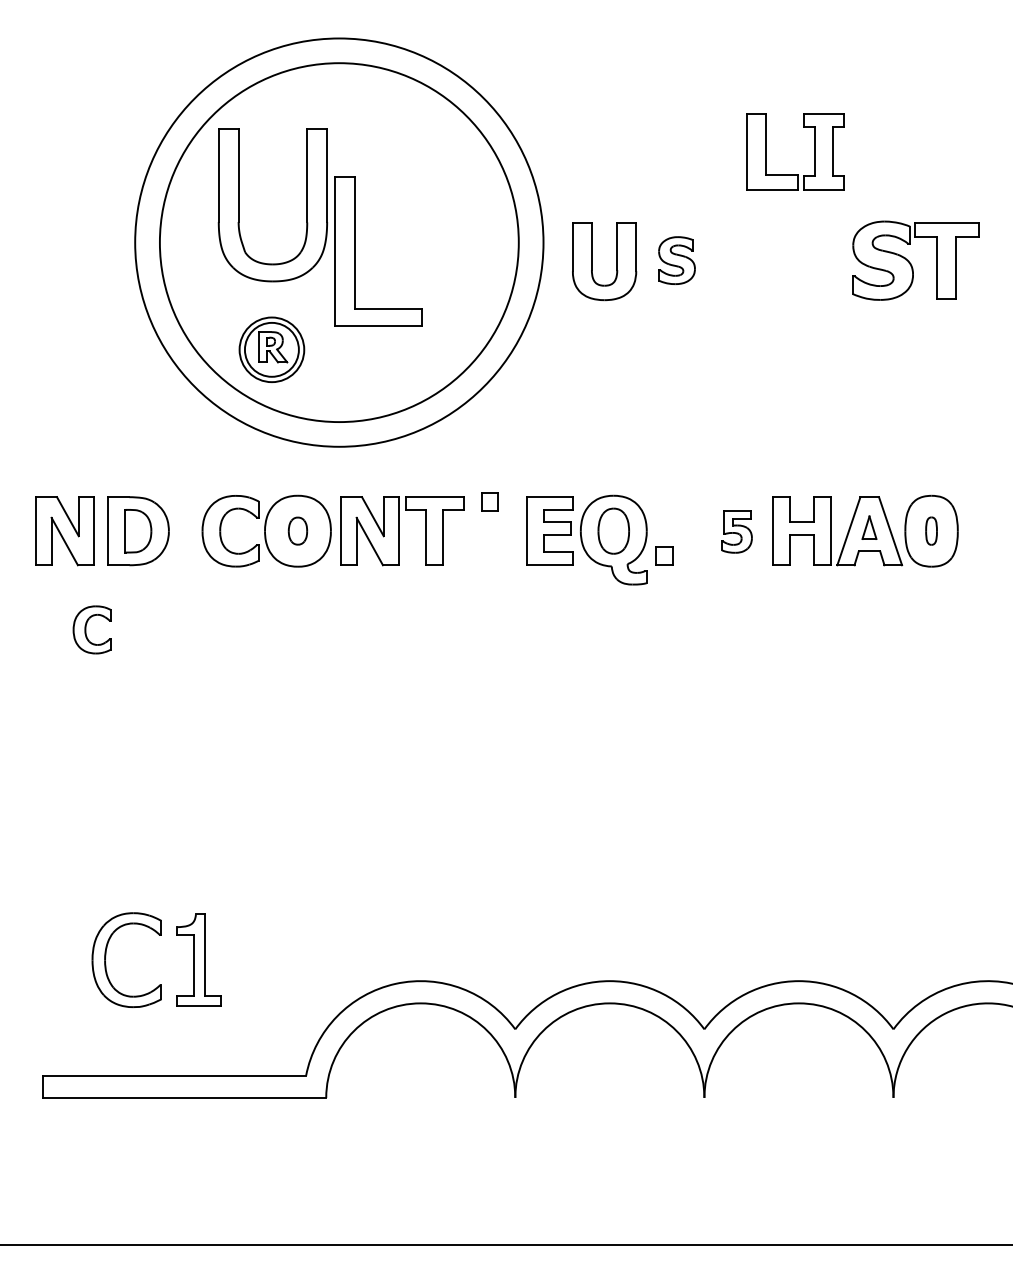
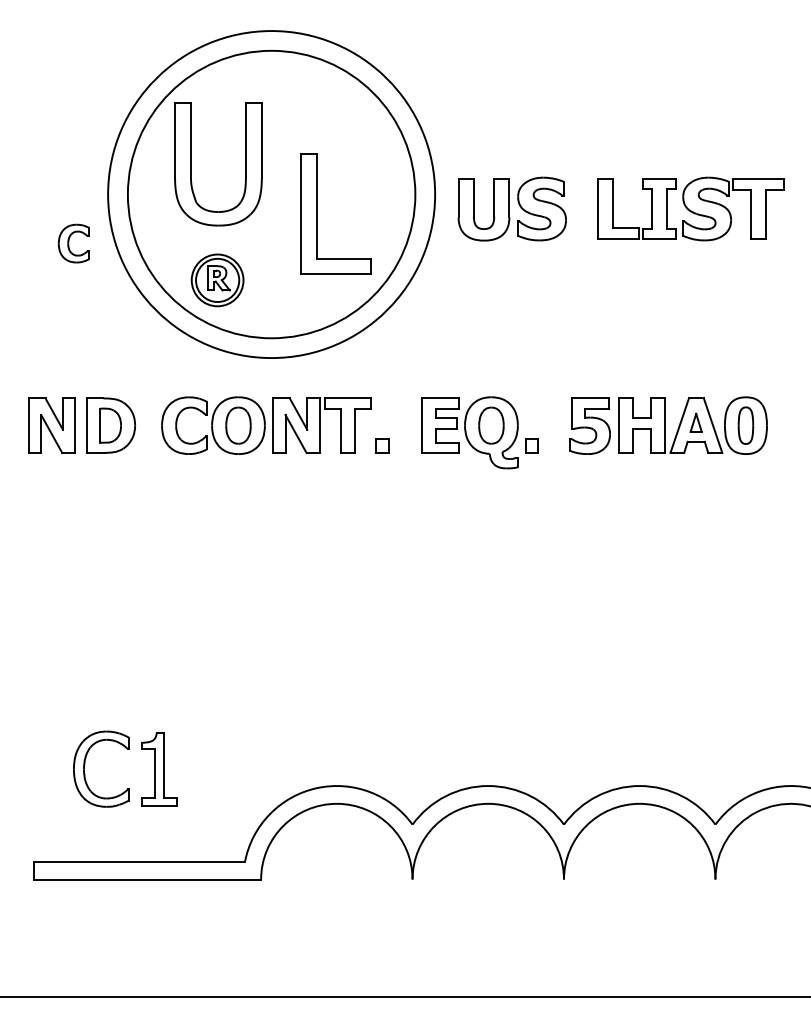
part: (814, 151) -> (652, 208), moved
part: (355, 251) -> (317, 213), moved
part: (676, 260) -> (541, 208), size x1.67
part: (489, 501) -> (382, 445), moved
part: (297, 530) -> (238, 425), size x1.67
part: (931, 530) -> (745, 425), size x1.67
part: (736, 531) -> (589, 425), size x1.67
part: (91, 629) -> (73, 243), moved

